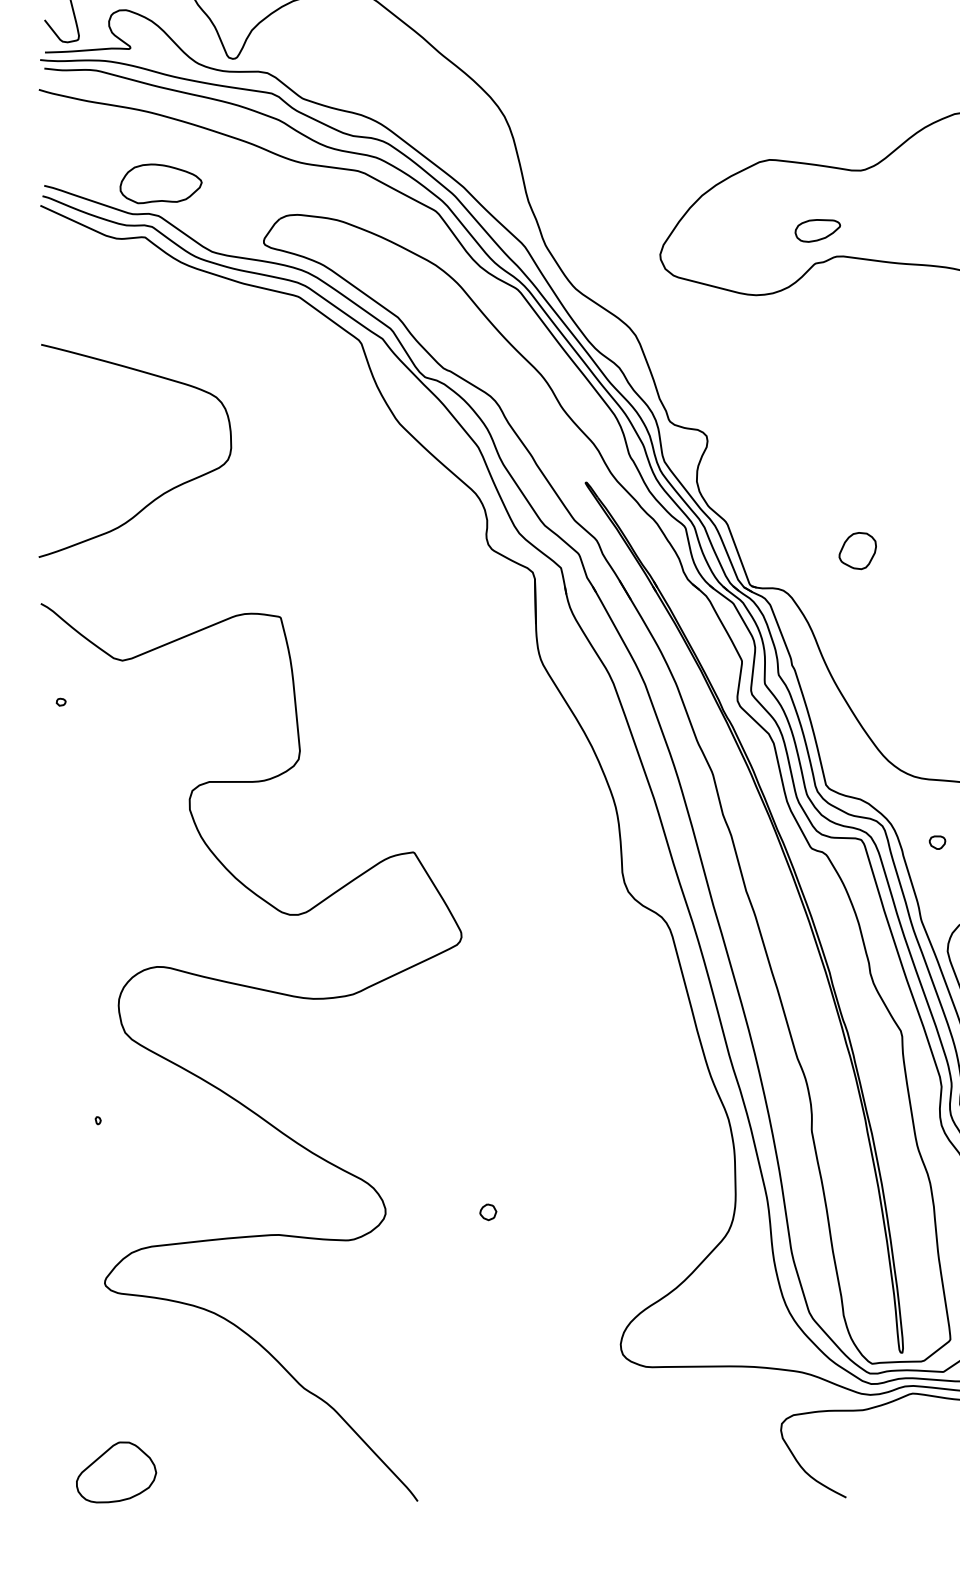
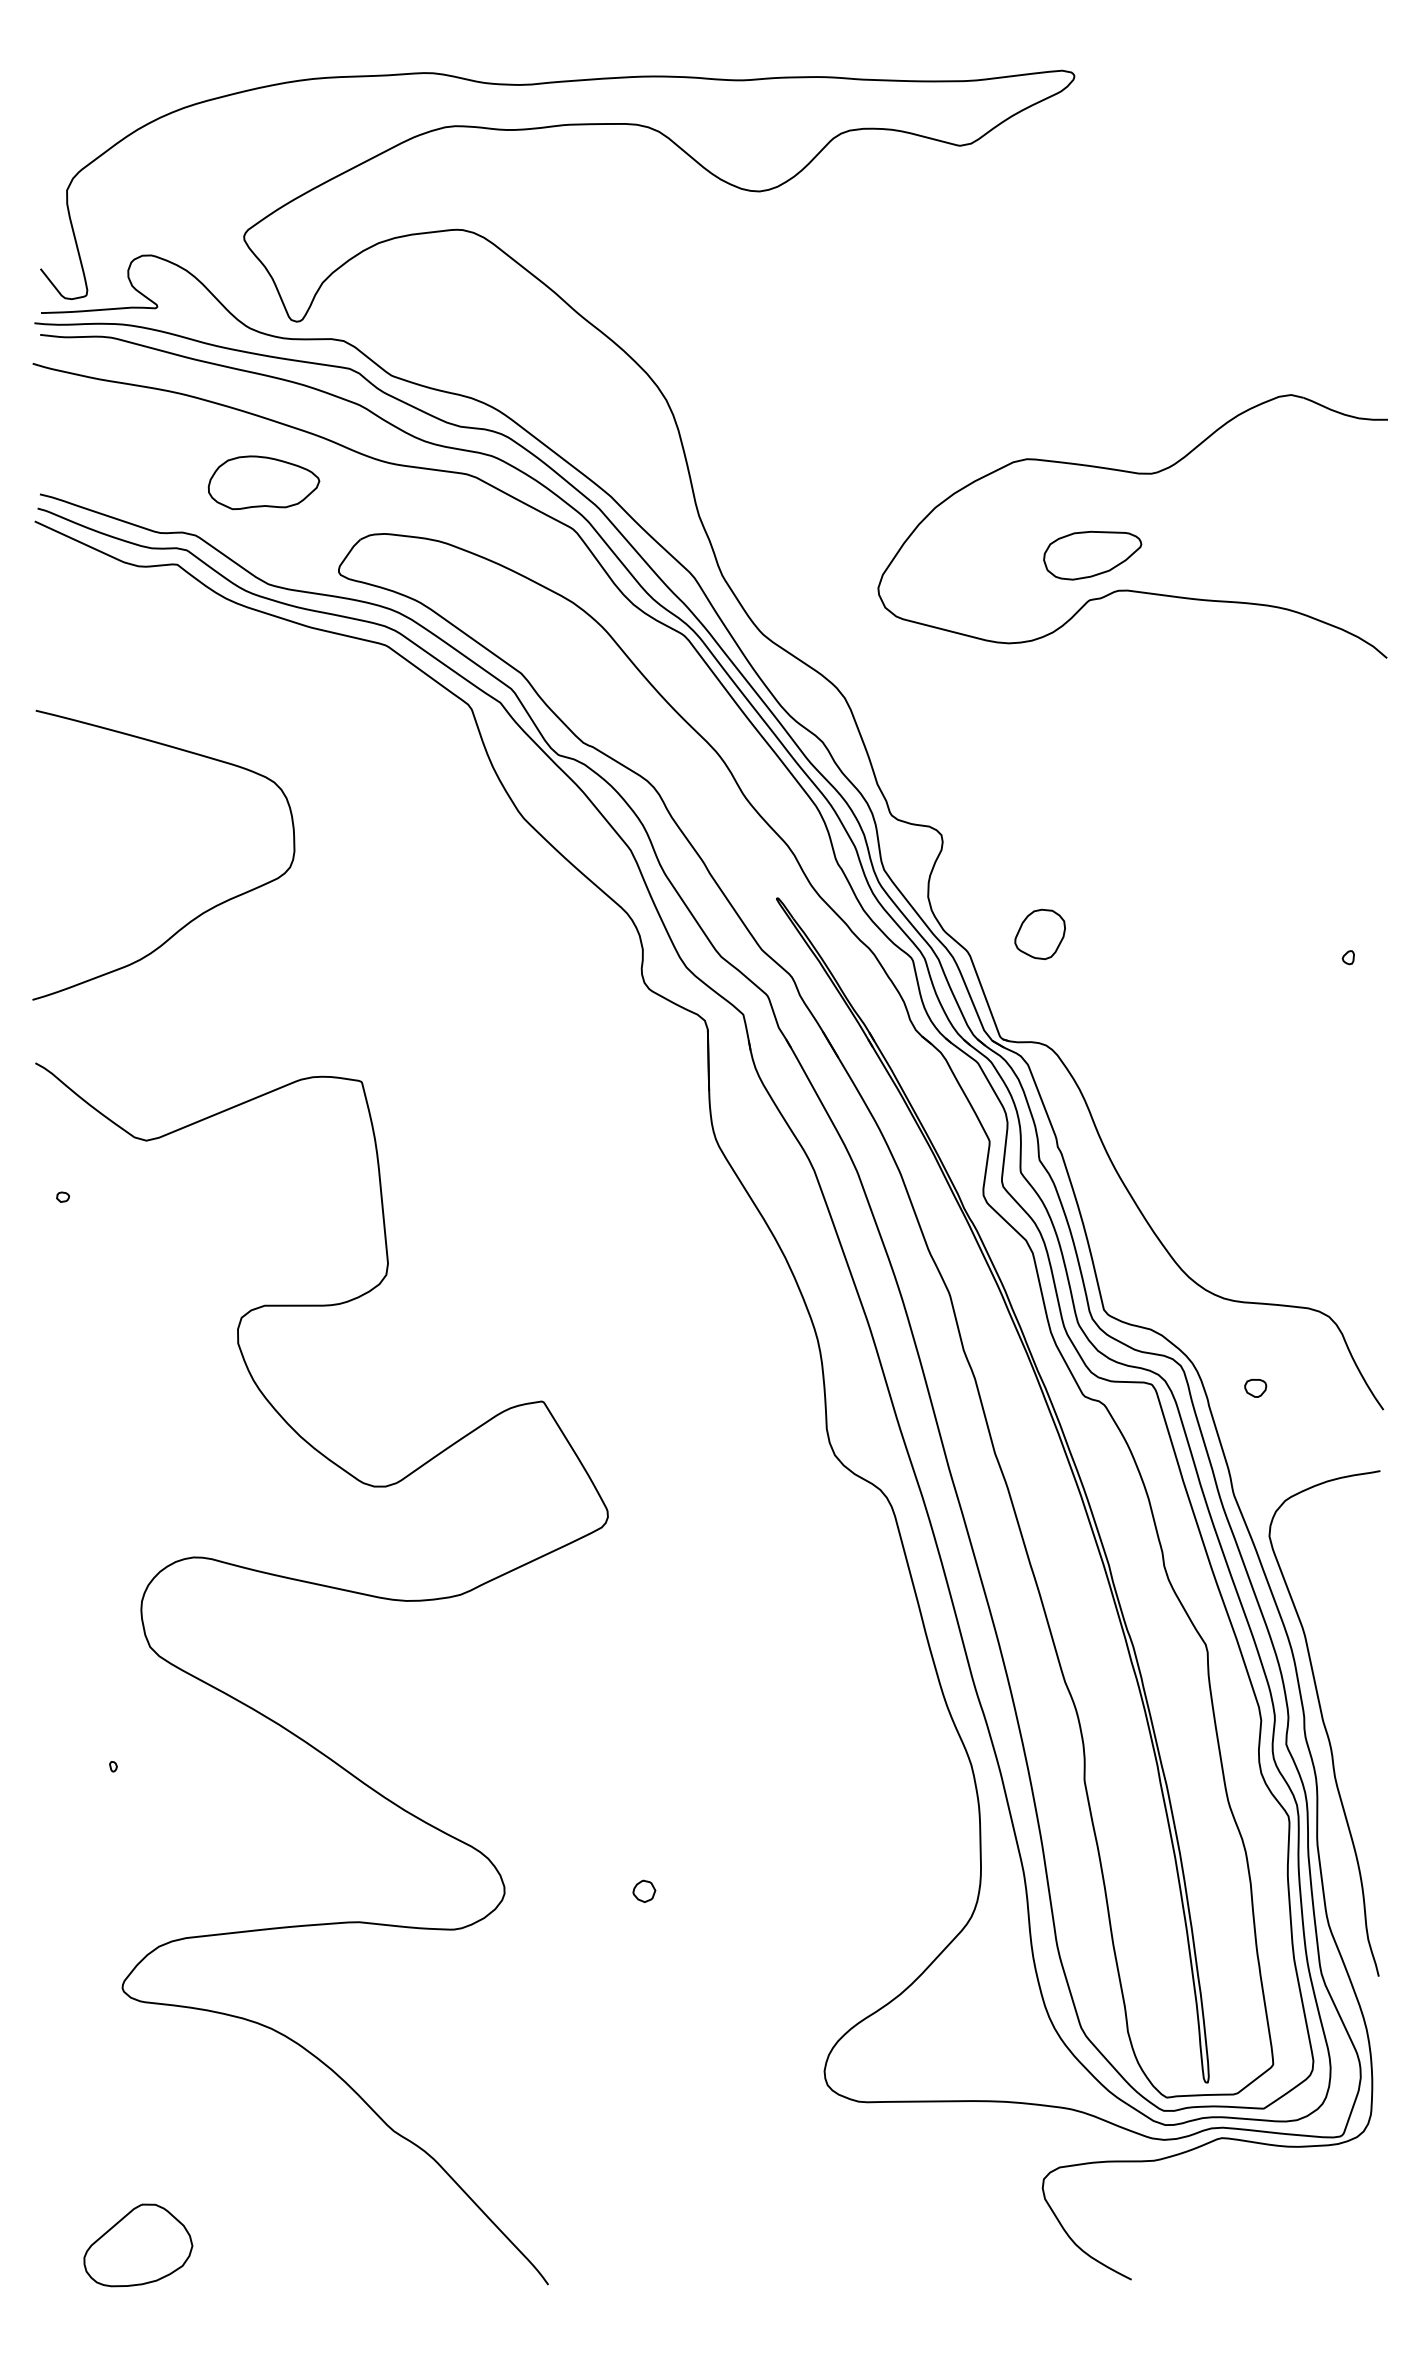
part: (160, 183) -> (263, 482), moved
part: (817, 230) -> (1092, 555), size x1.6
part: (857, 550) -> (1039, 933), moved

